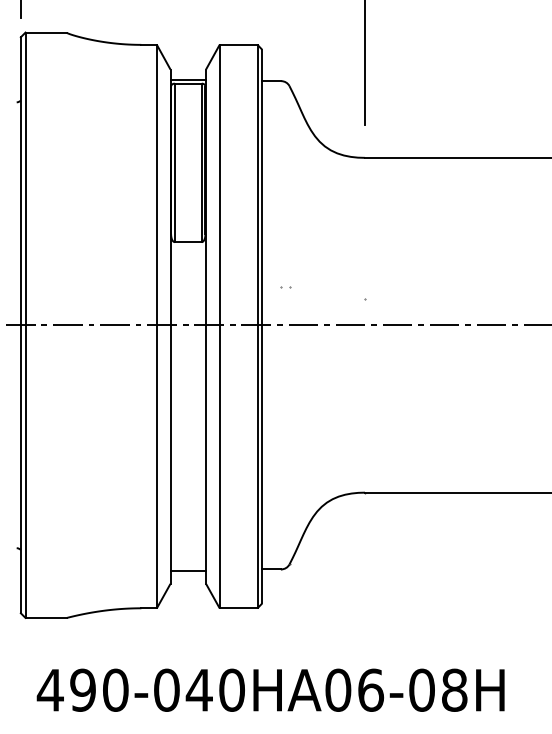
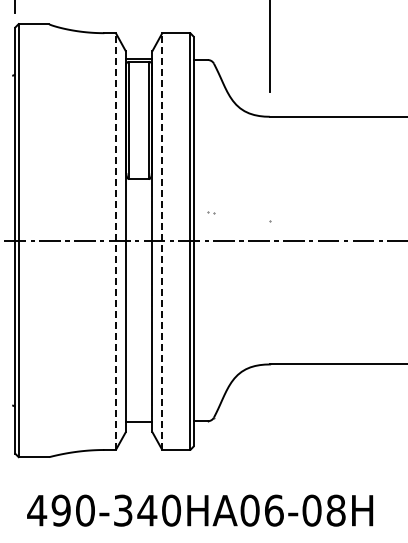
line: (156, 326) -> (115, 241), solid -> dashed
line: (219, 326) -> (162, 241), solid -> dashed
text: (165, 690) -> (122, 510), 490-040HA06-08H -> 490-340HA06-08H

